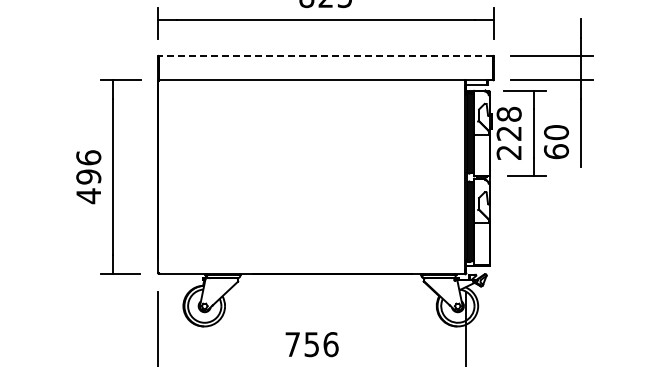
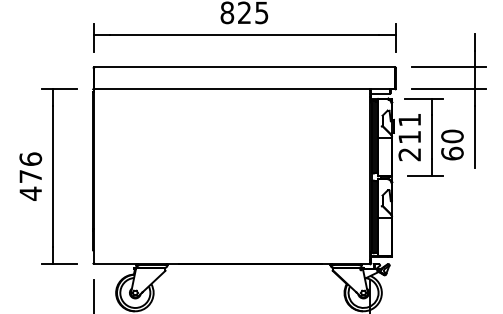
line: (326, 56) -> (245, 67), dashed -> solid
text: (508, 123) -> (409, 128), 228 -> 211
text: (88, 176) -> (30, 176), 496 -> 476

